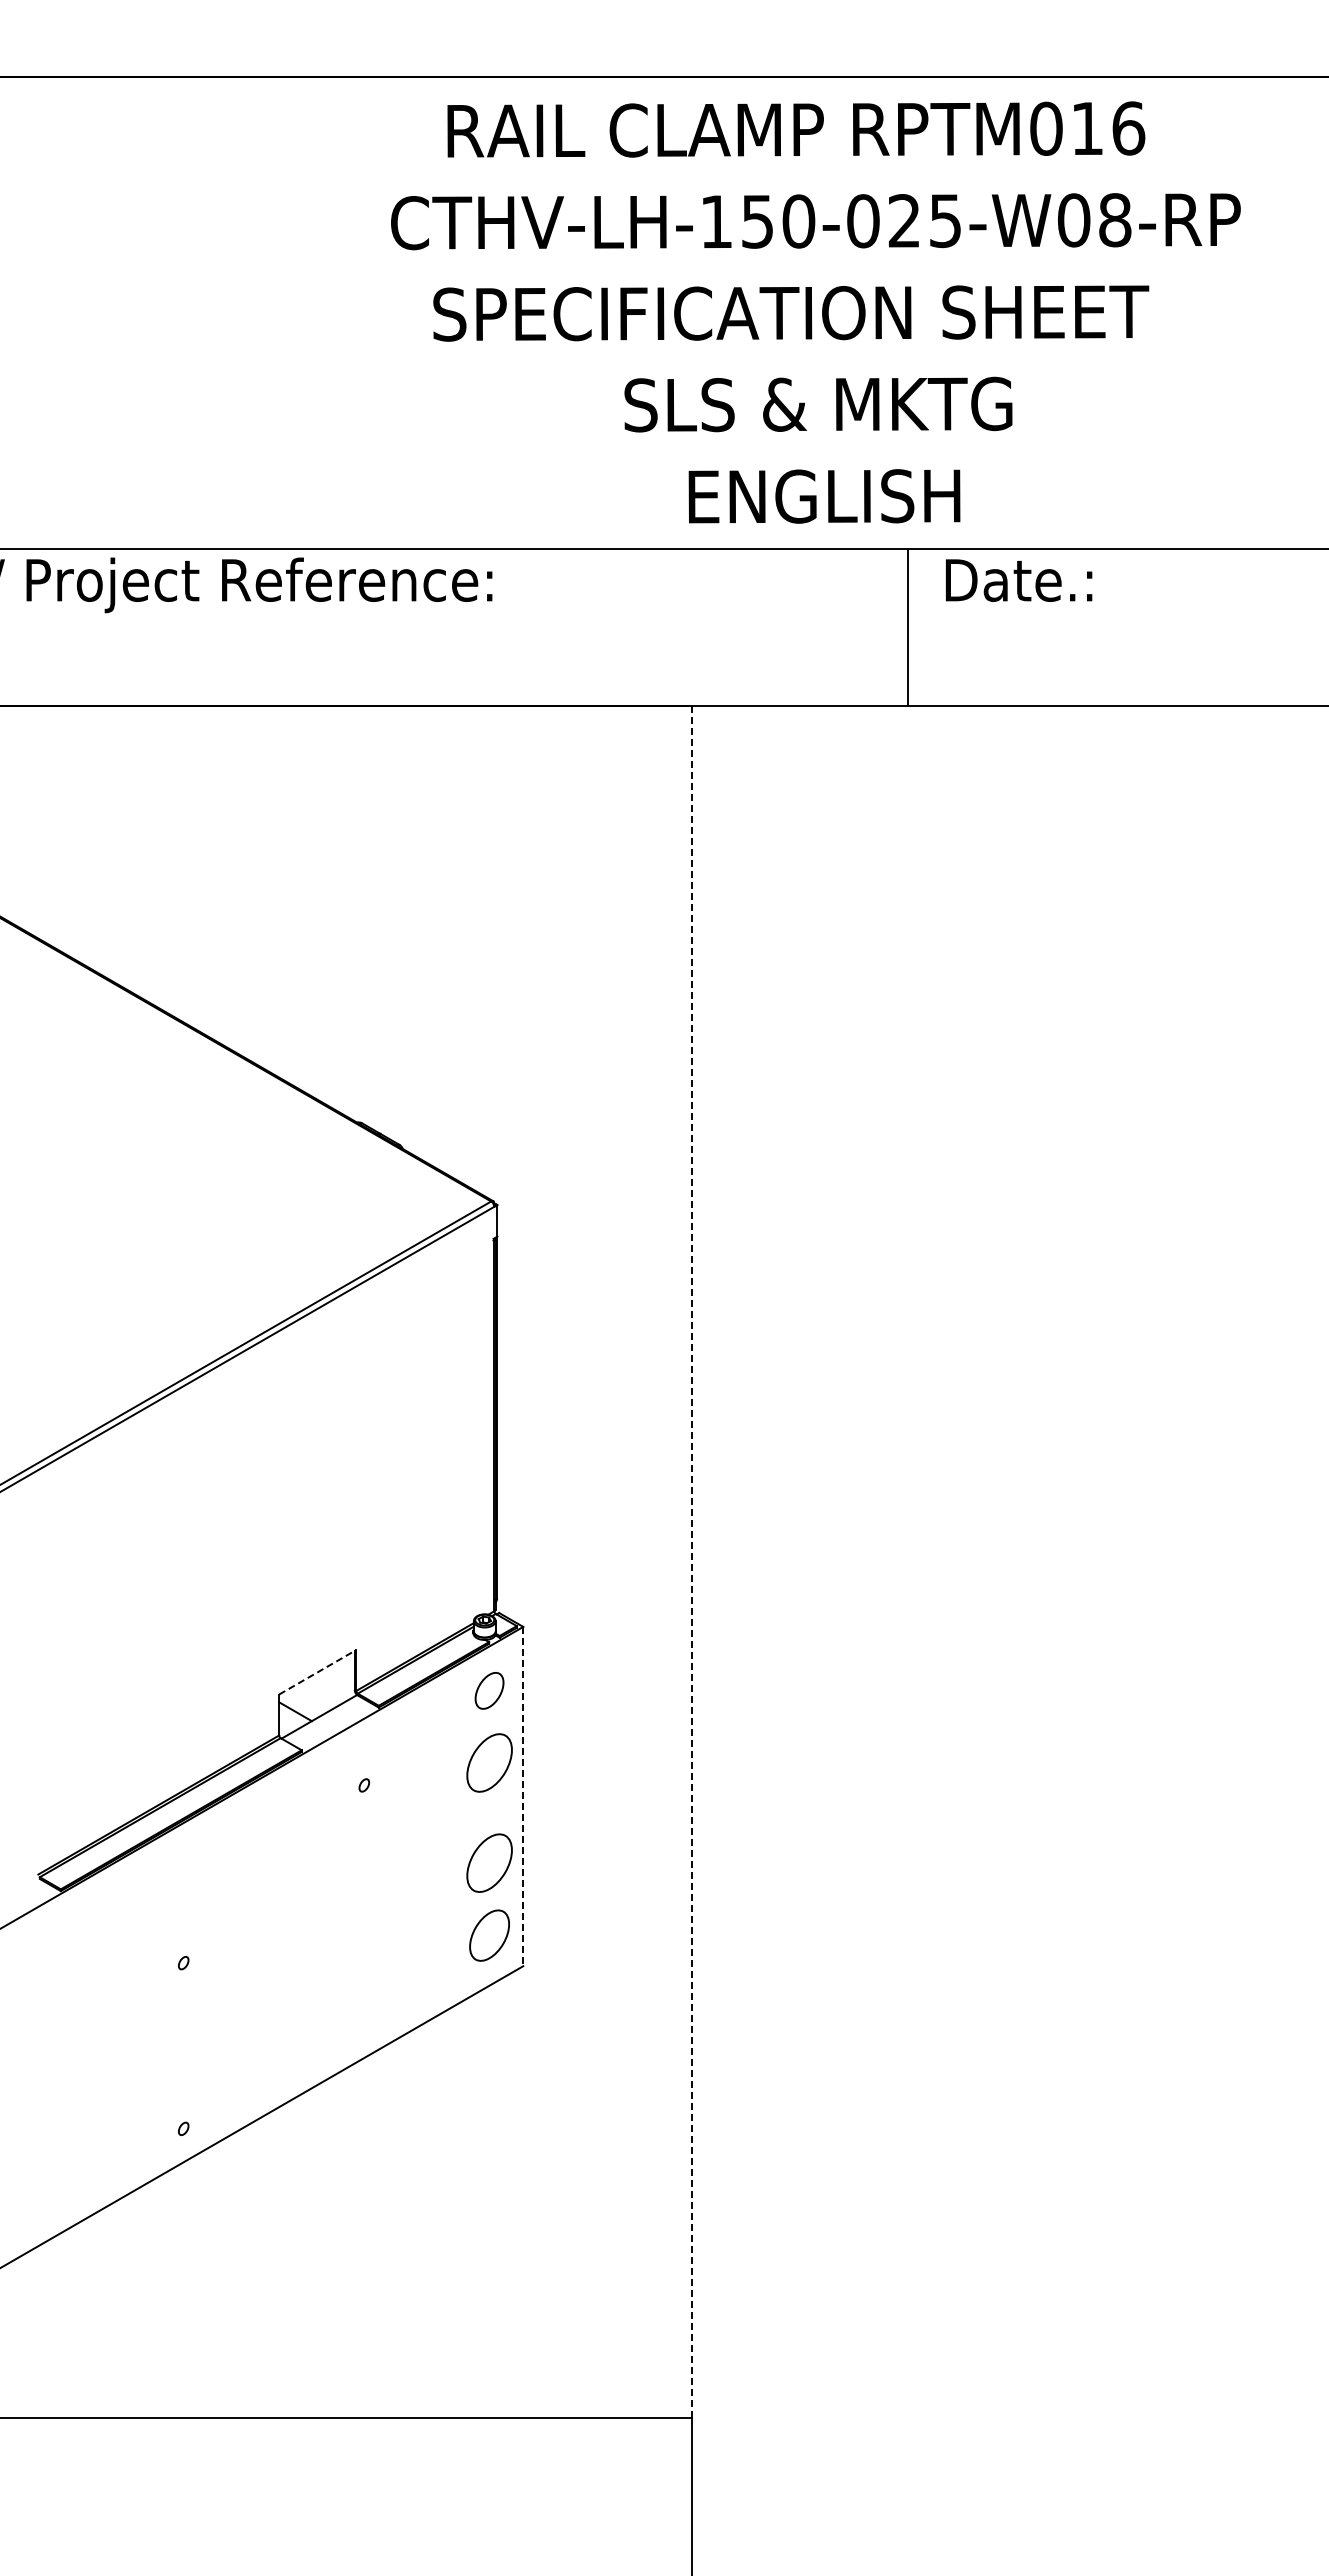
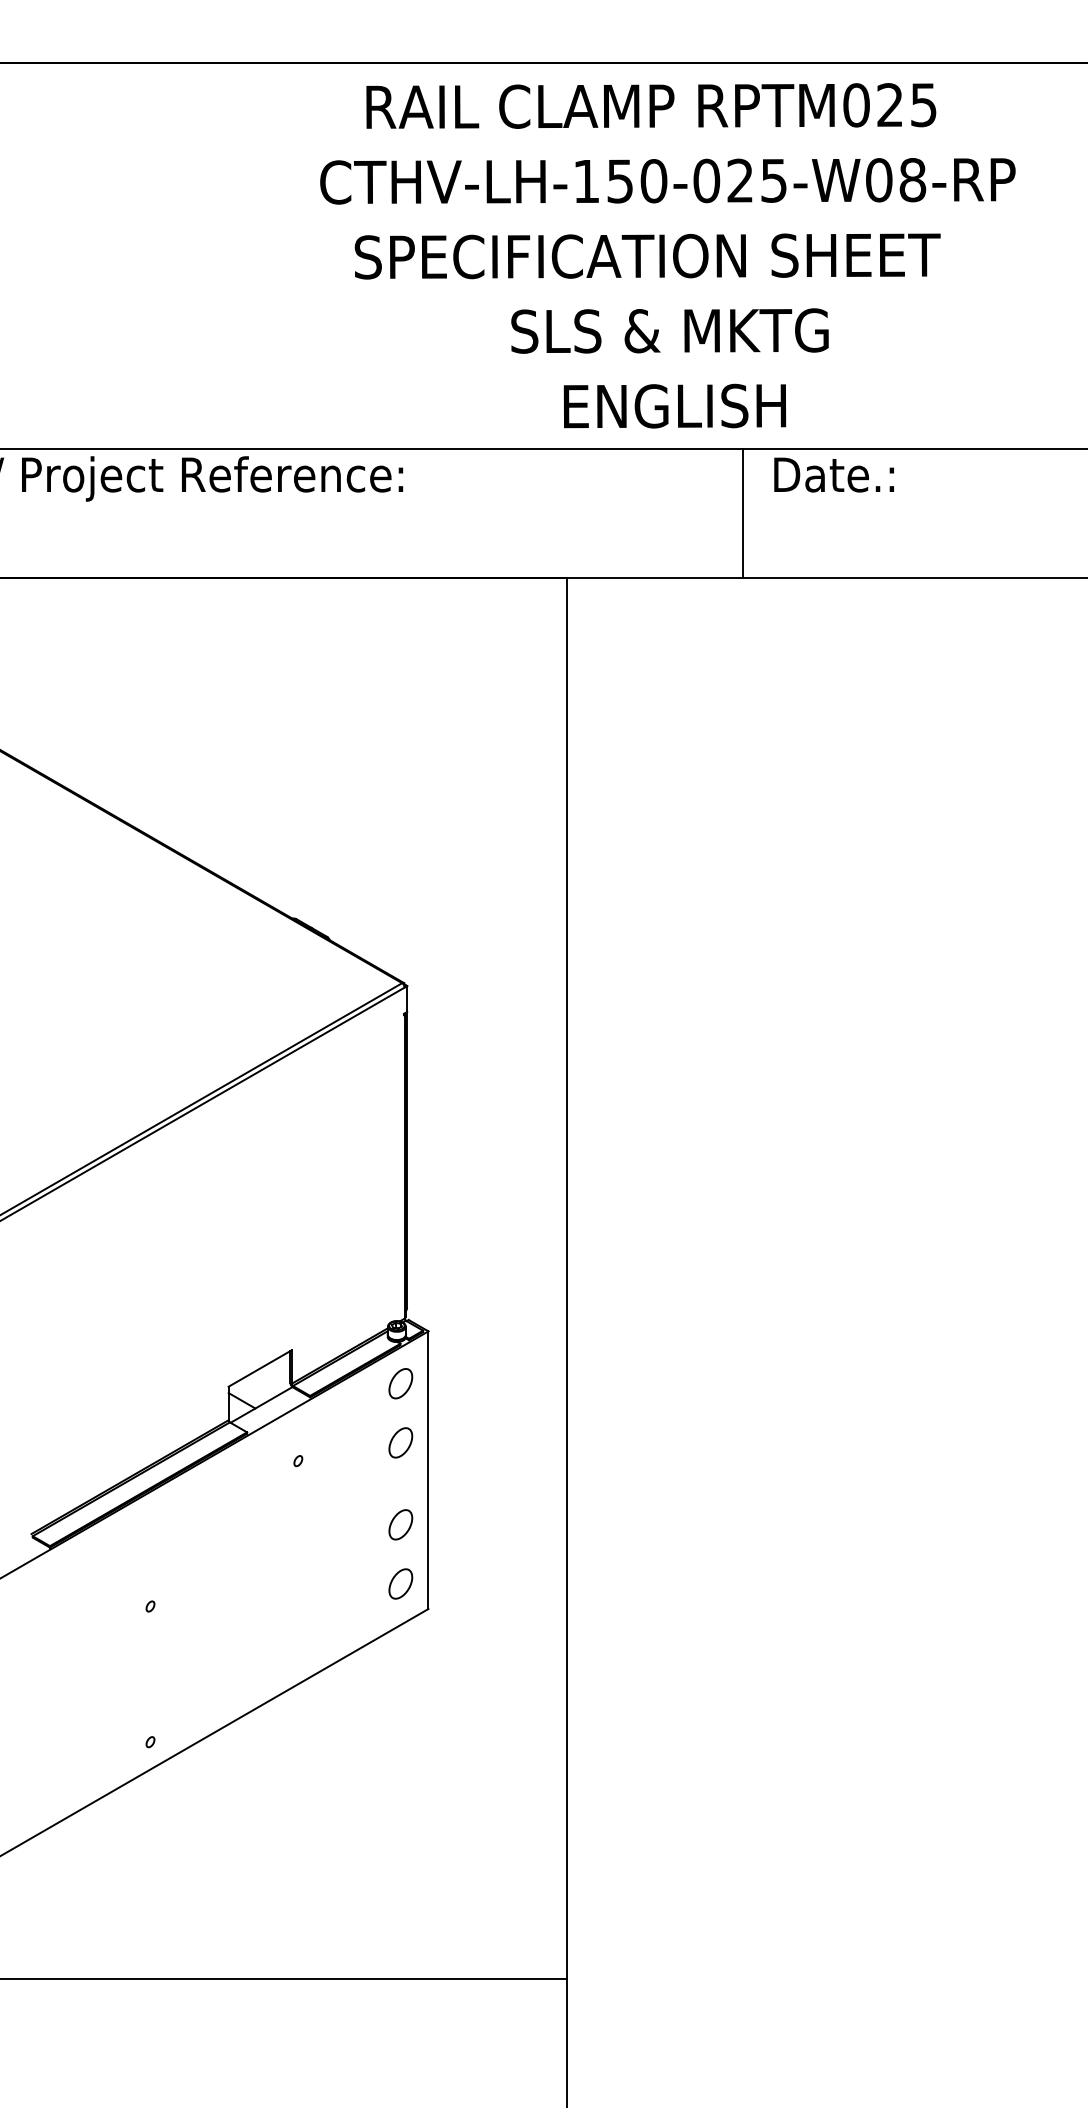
text: (1108, 128) -> (907, 105), RPTM016 -> RPTM025
line: (692, 1561) -> (566, 1277), dashed -> solid
line: (318, 1672) -> (260, 1368), dashed -> solid
part: (489, 1763) -> (400, 1443), size x0.62
line: (523, 1796) -> (428, 1470), dashed -> solid
part: (489, 1863) -> (400, 1524), size x0.62
part: (489, 1935) -> (400, 1583), size x0.71

